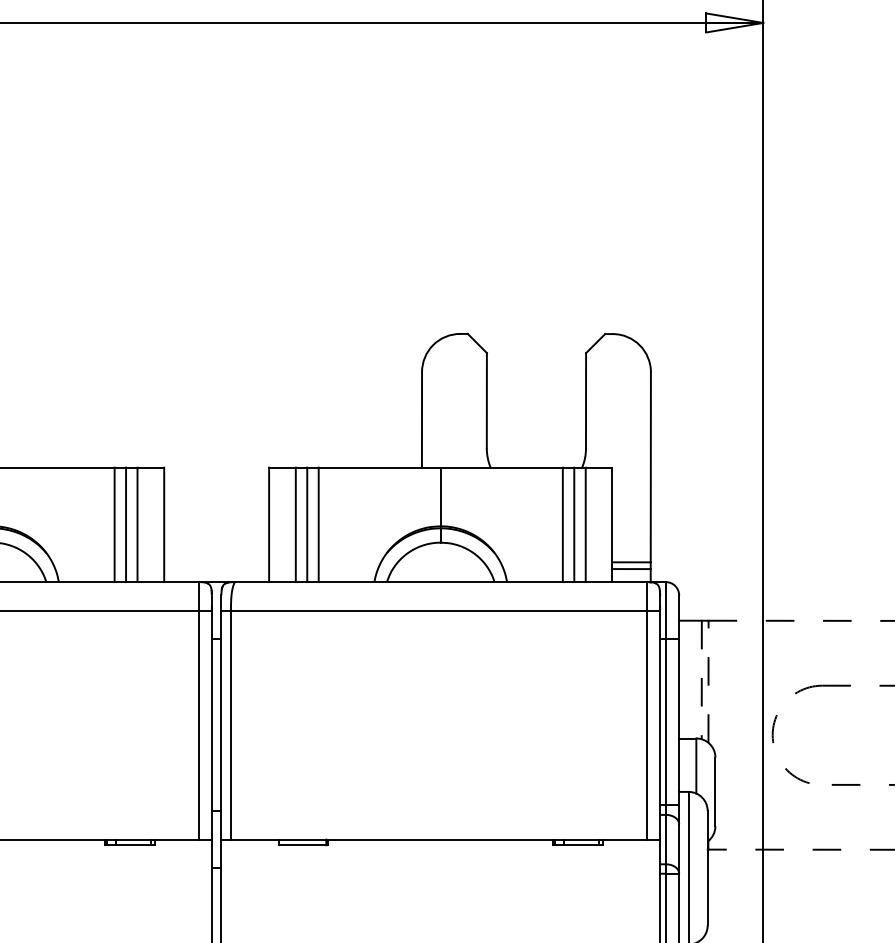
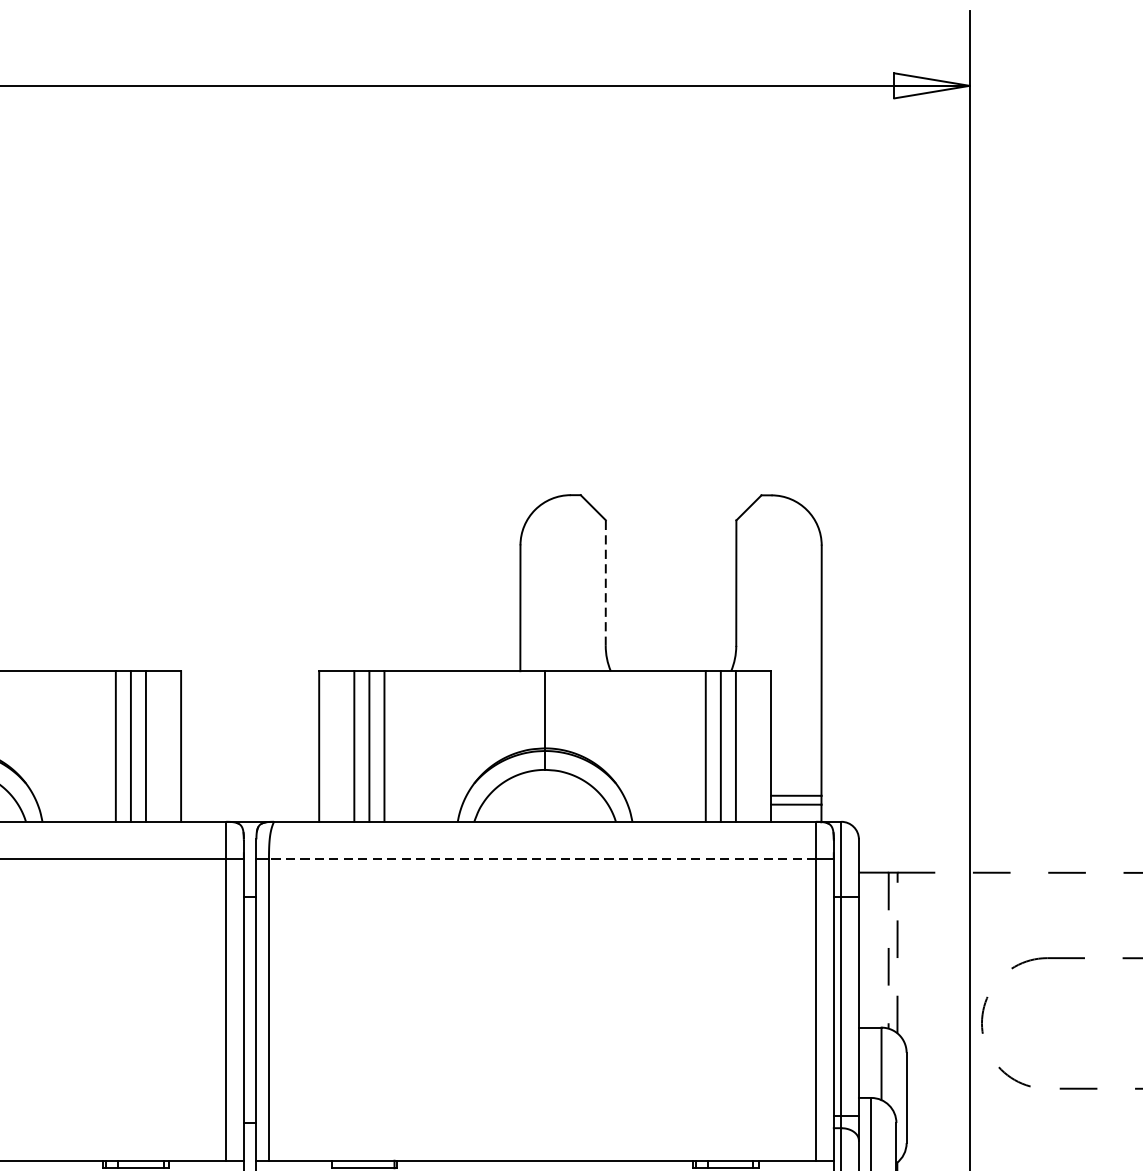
line: (486, 400) -> (605, 582), solid -> dashed
line: (438, 610) -> (542, 859), solid -> dashed

